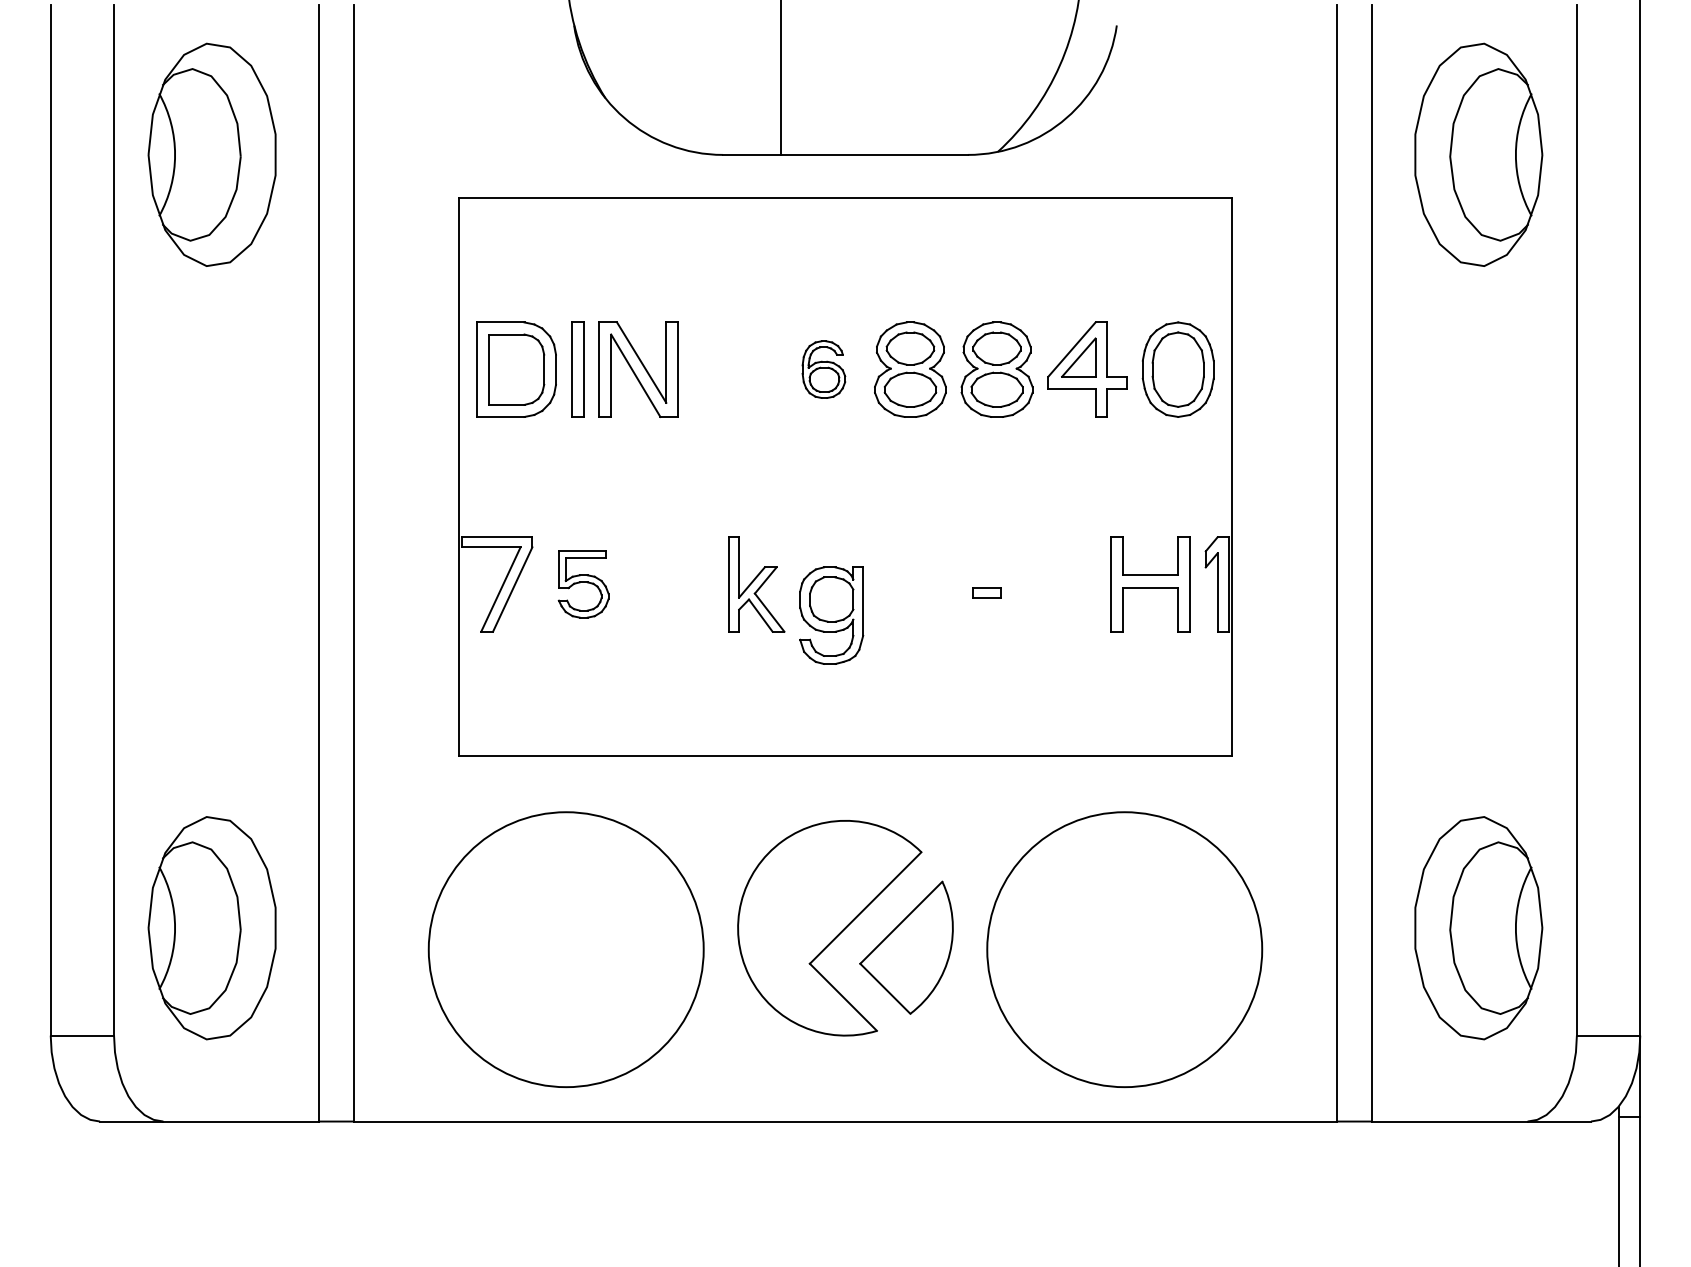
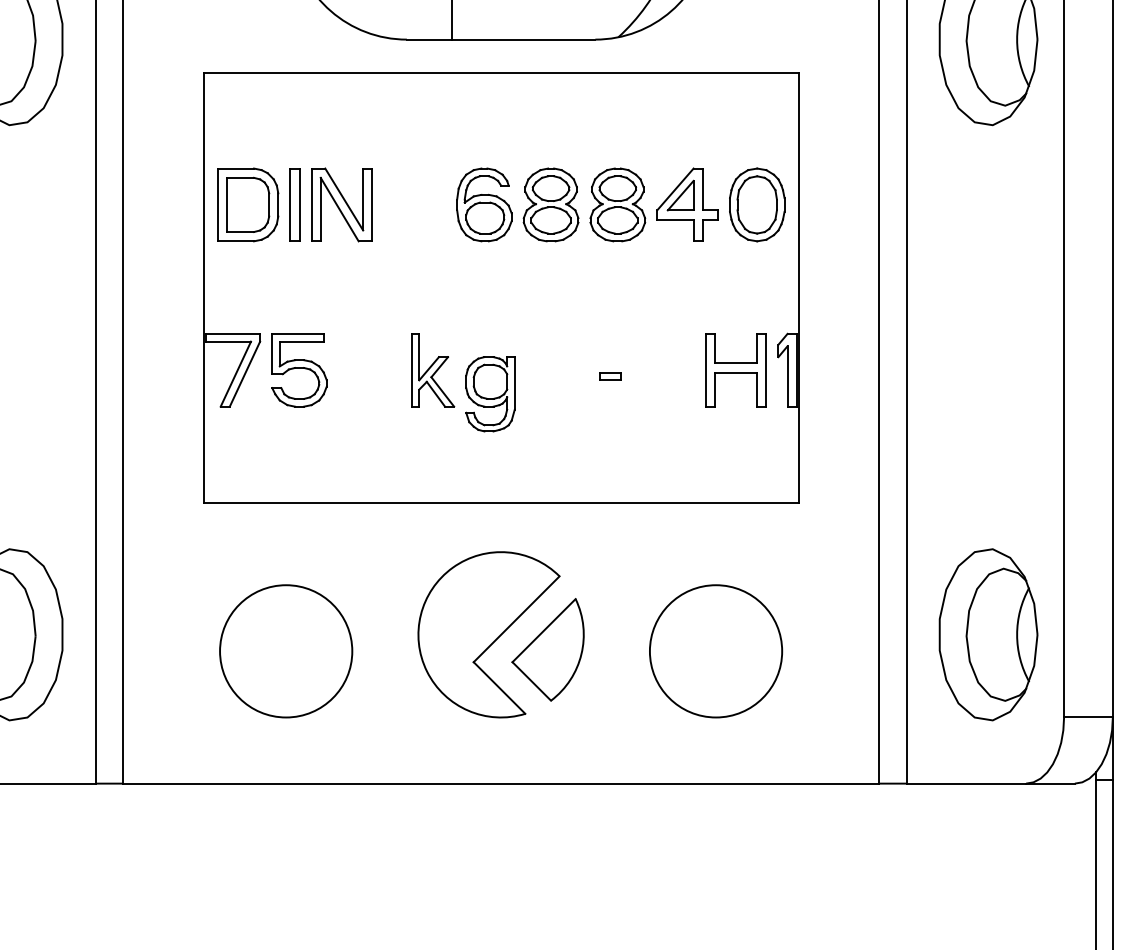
part: (823, 369) -> (484, 204), size x1.67
part: (583, 584) -> (299, 370), size x1.43
circle: (566, 949) -> (286, 651), size x0.62
circle: (1124, 949) -> (715, 651), size x0.62

